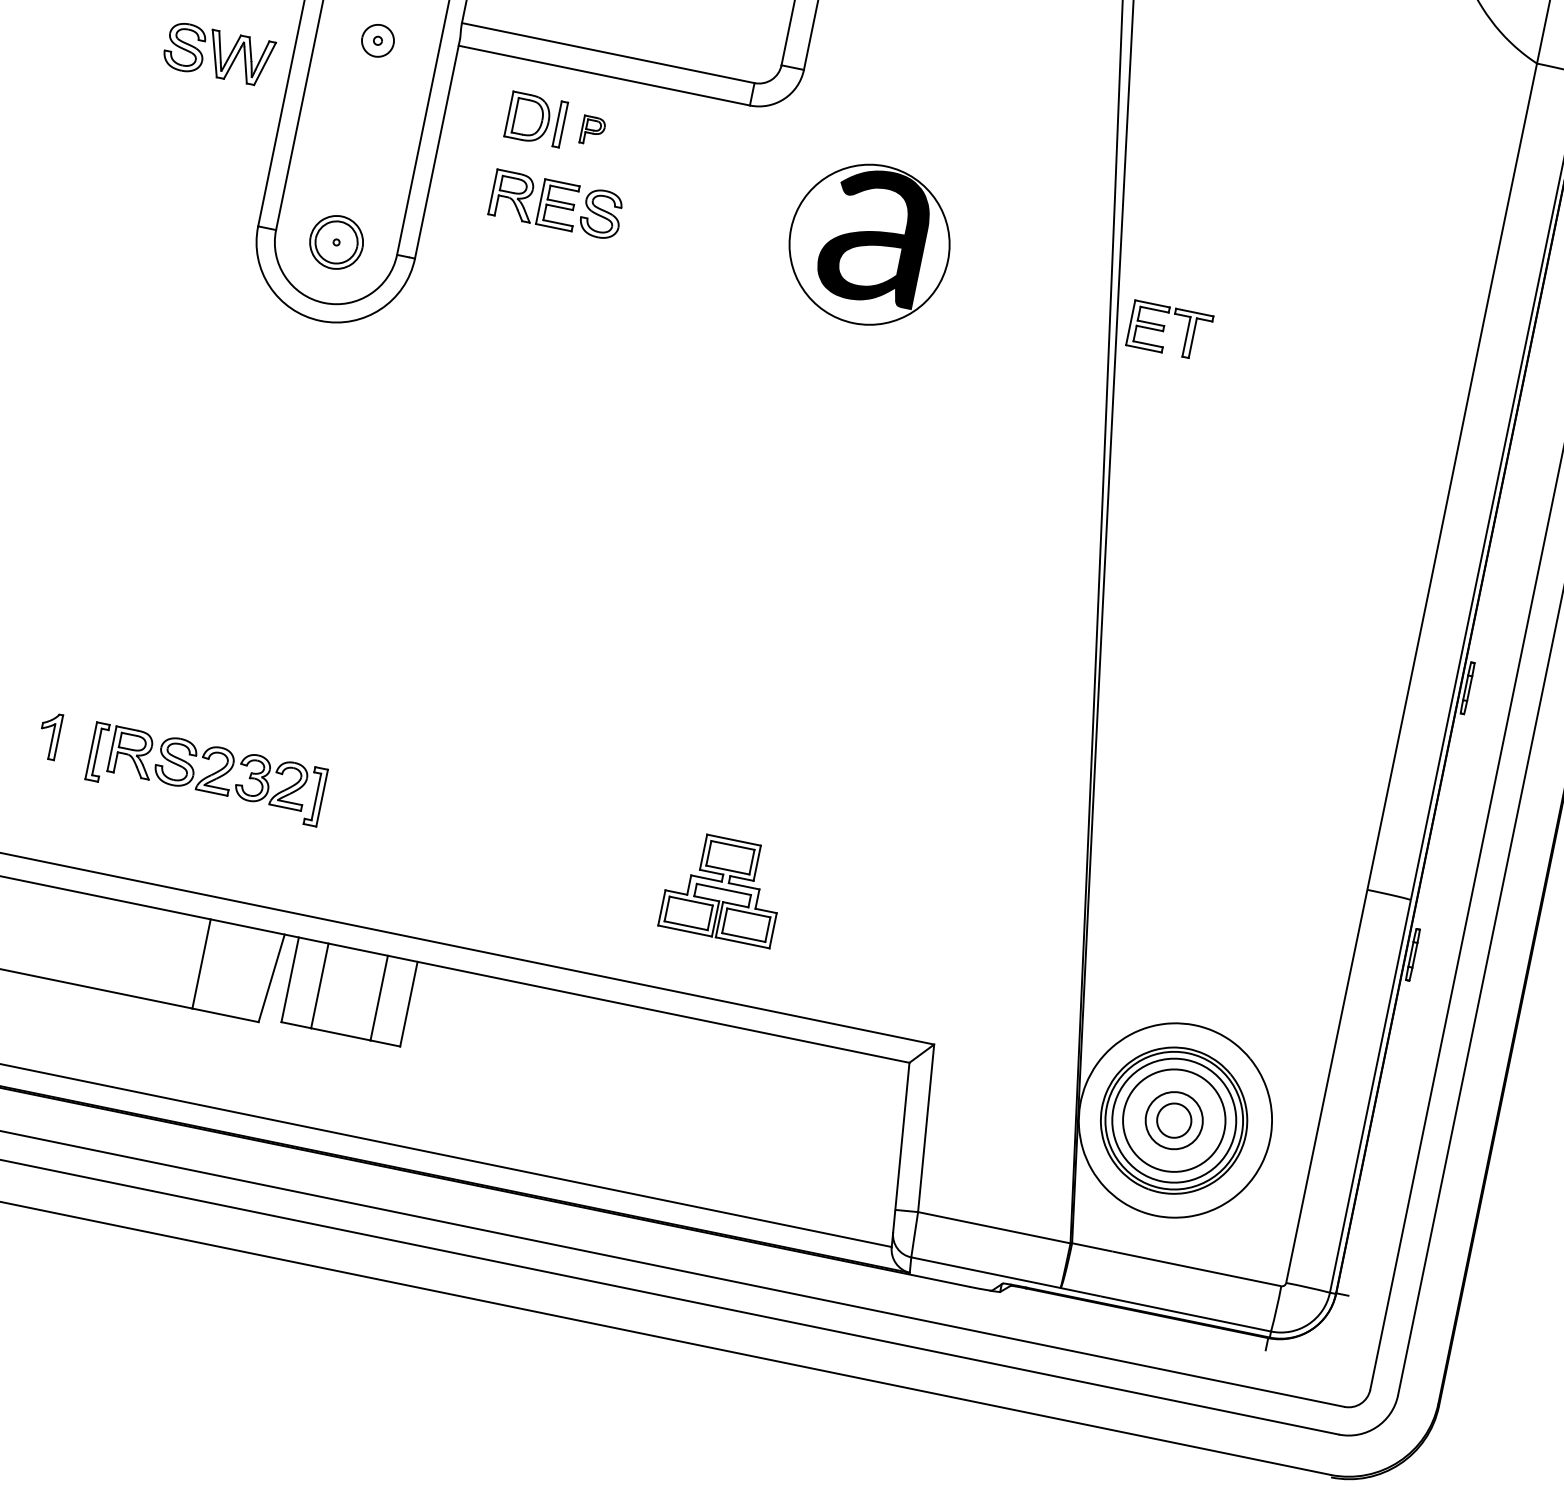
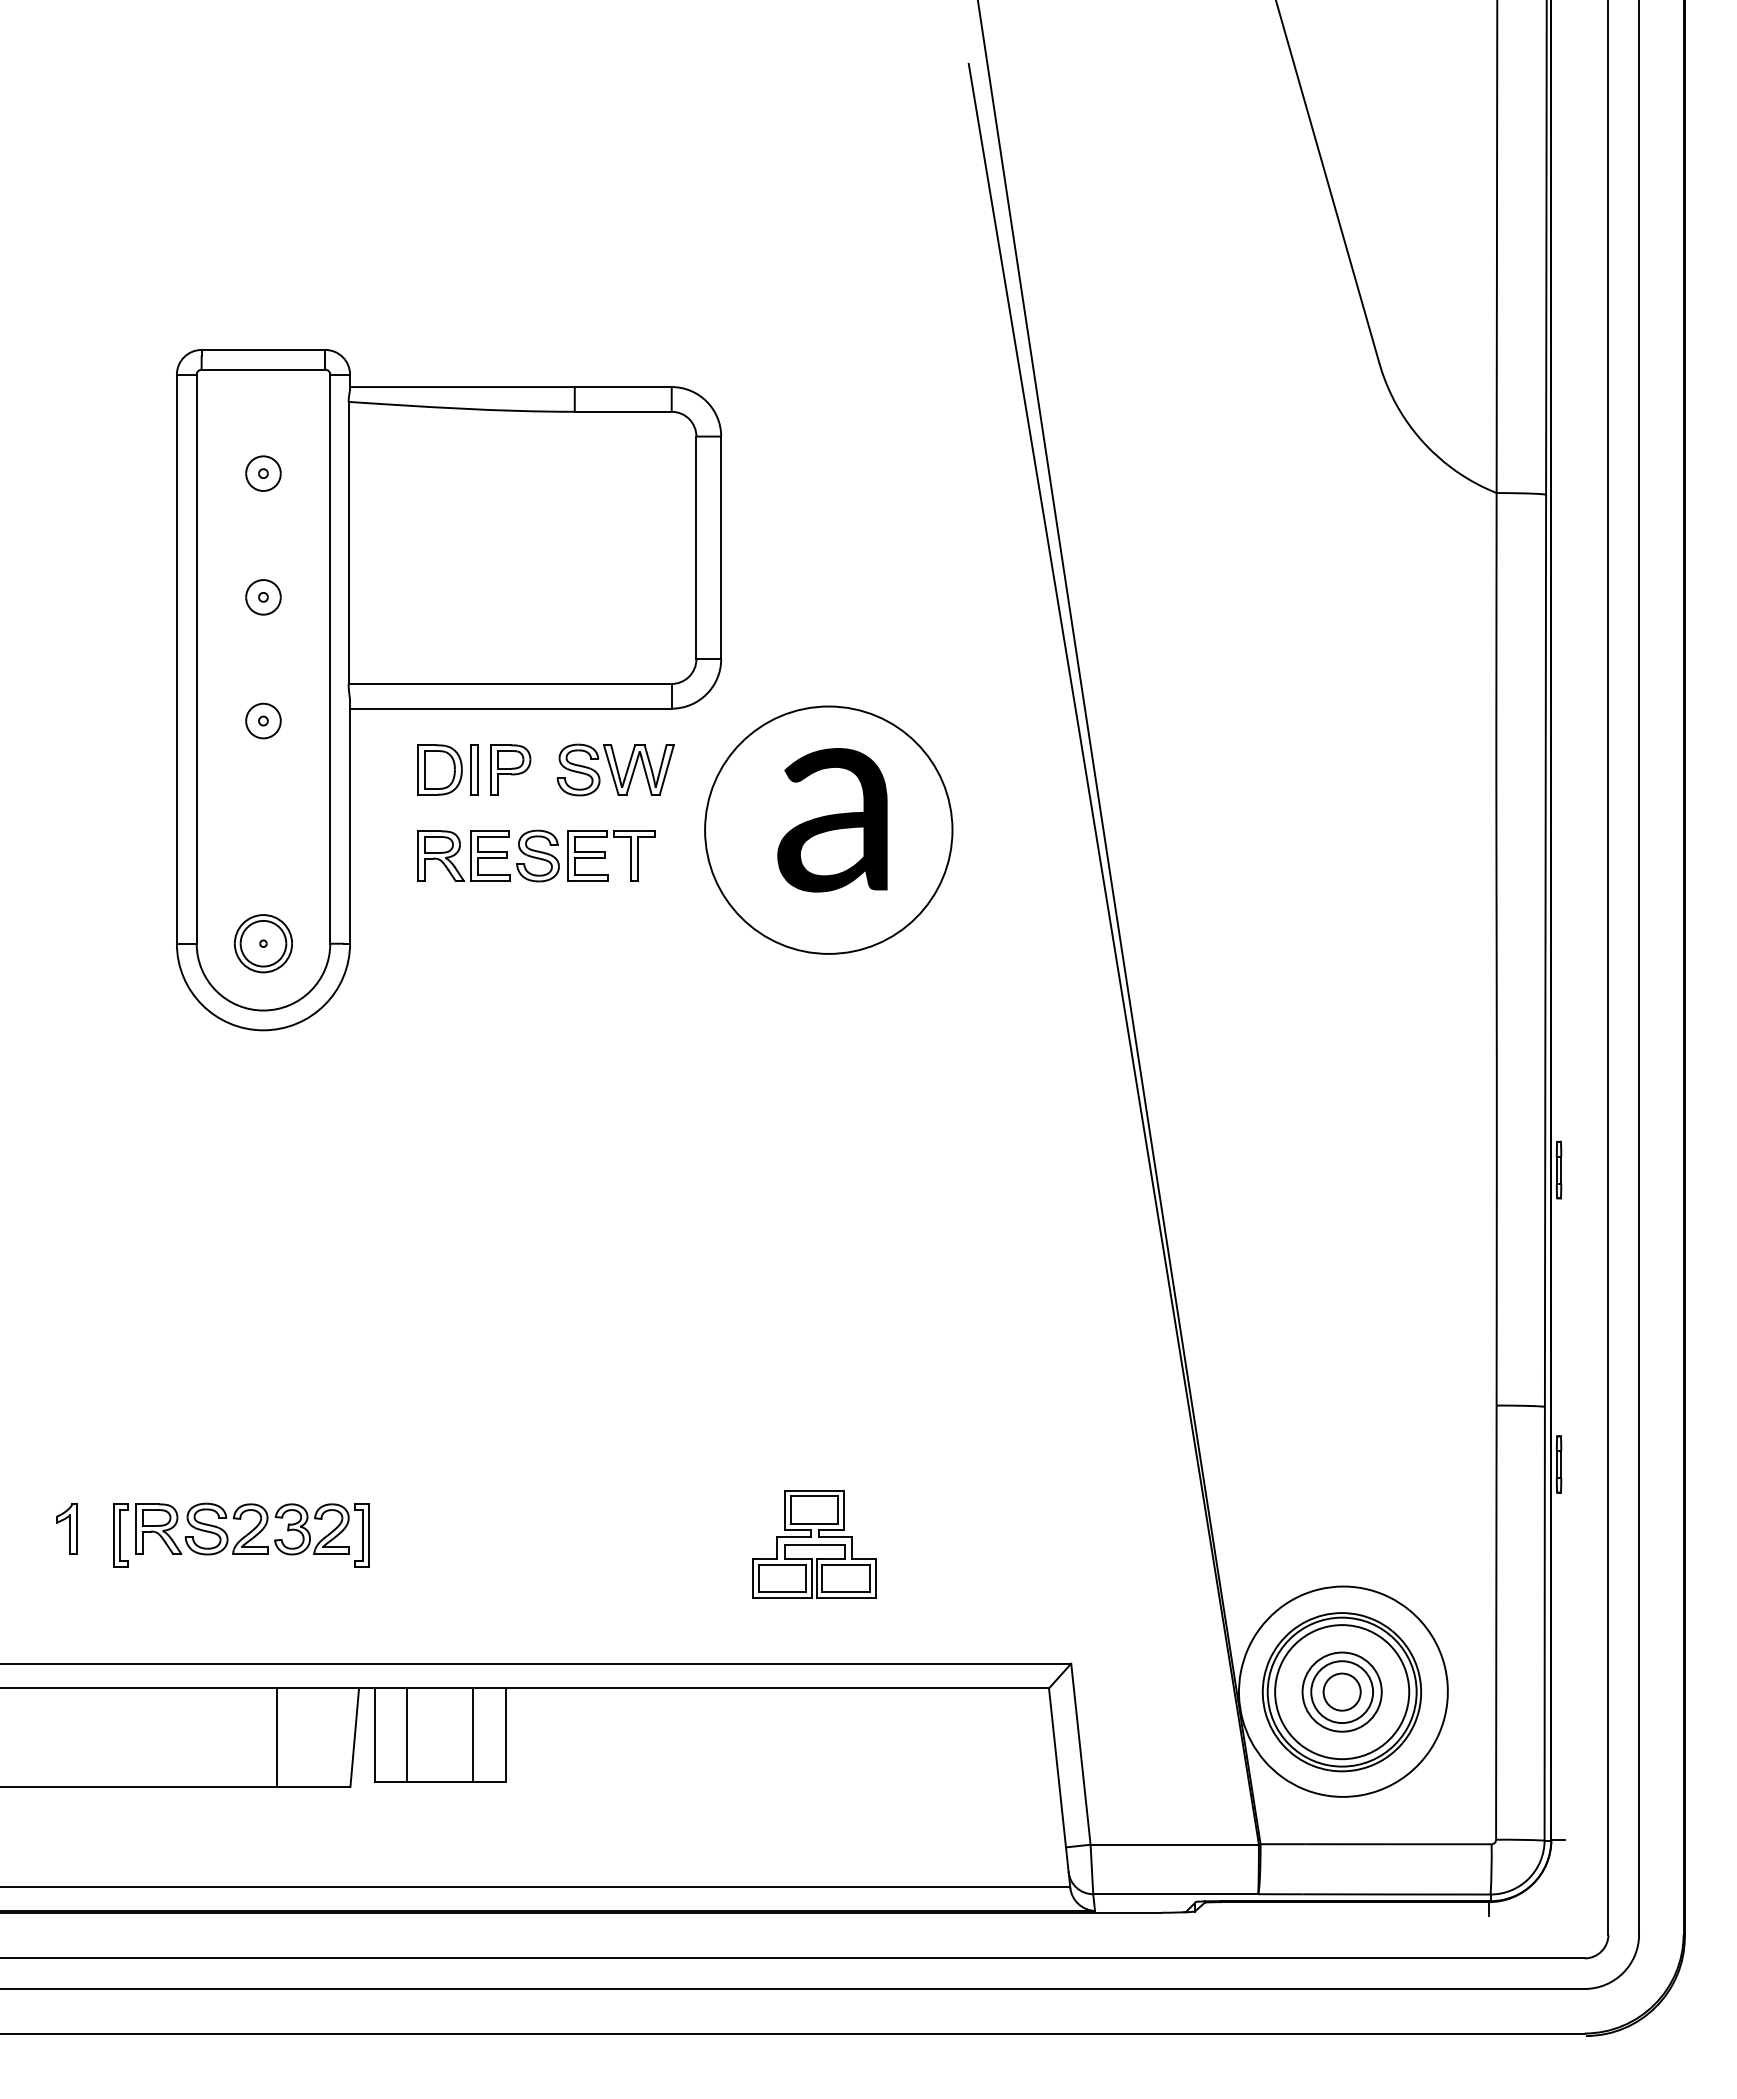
part: (218, 53) -> (615, 769), moved
part: (592, 130) -> (510, 769), size x1.67
circle: (869, 244) -> (828, 829), size x1.43
part: (1169, 330) -> (611, 855), moved
circle: (1173, 1119) -> (1341, 1691), size x0.71

